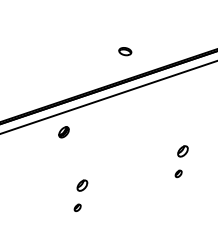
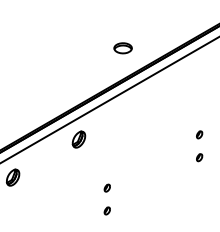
part: (124, 51) -> (122, 48), size x1.43
part: (63, 132) -> (78, 139), size x1.43
part: (183, 151) -> (199, 134), size x0.62
part: (81, 184) -> (106, 187), size x0.62

